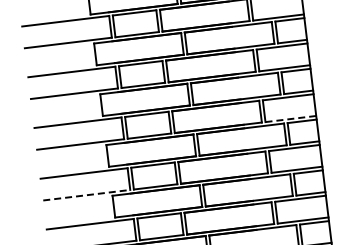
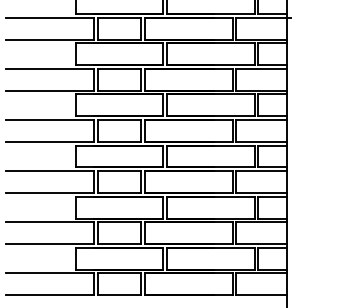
line: (290, 118) -> (261, 141), dashed -> solid
line: (87, 194) -> (50, 192), dashed -> solid

